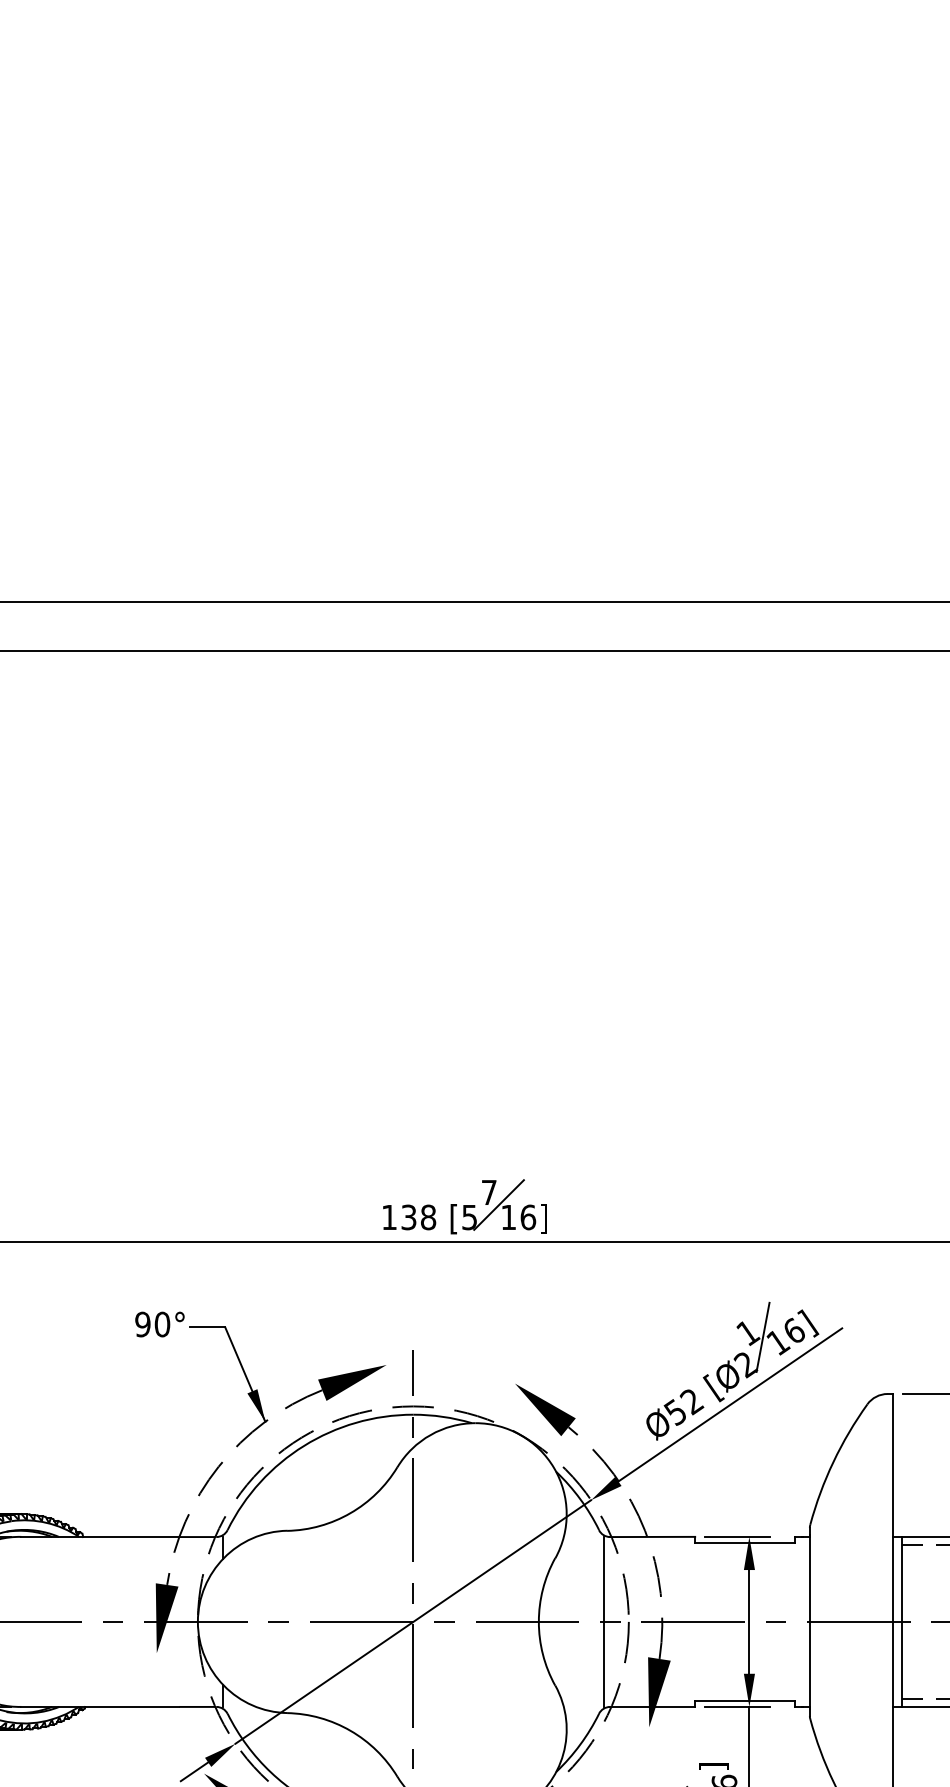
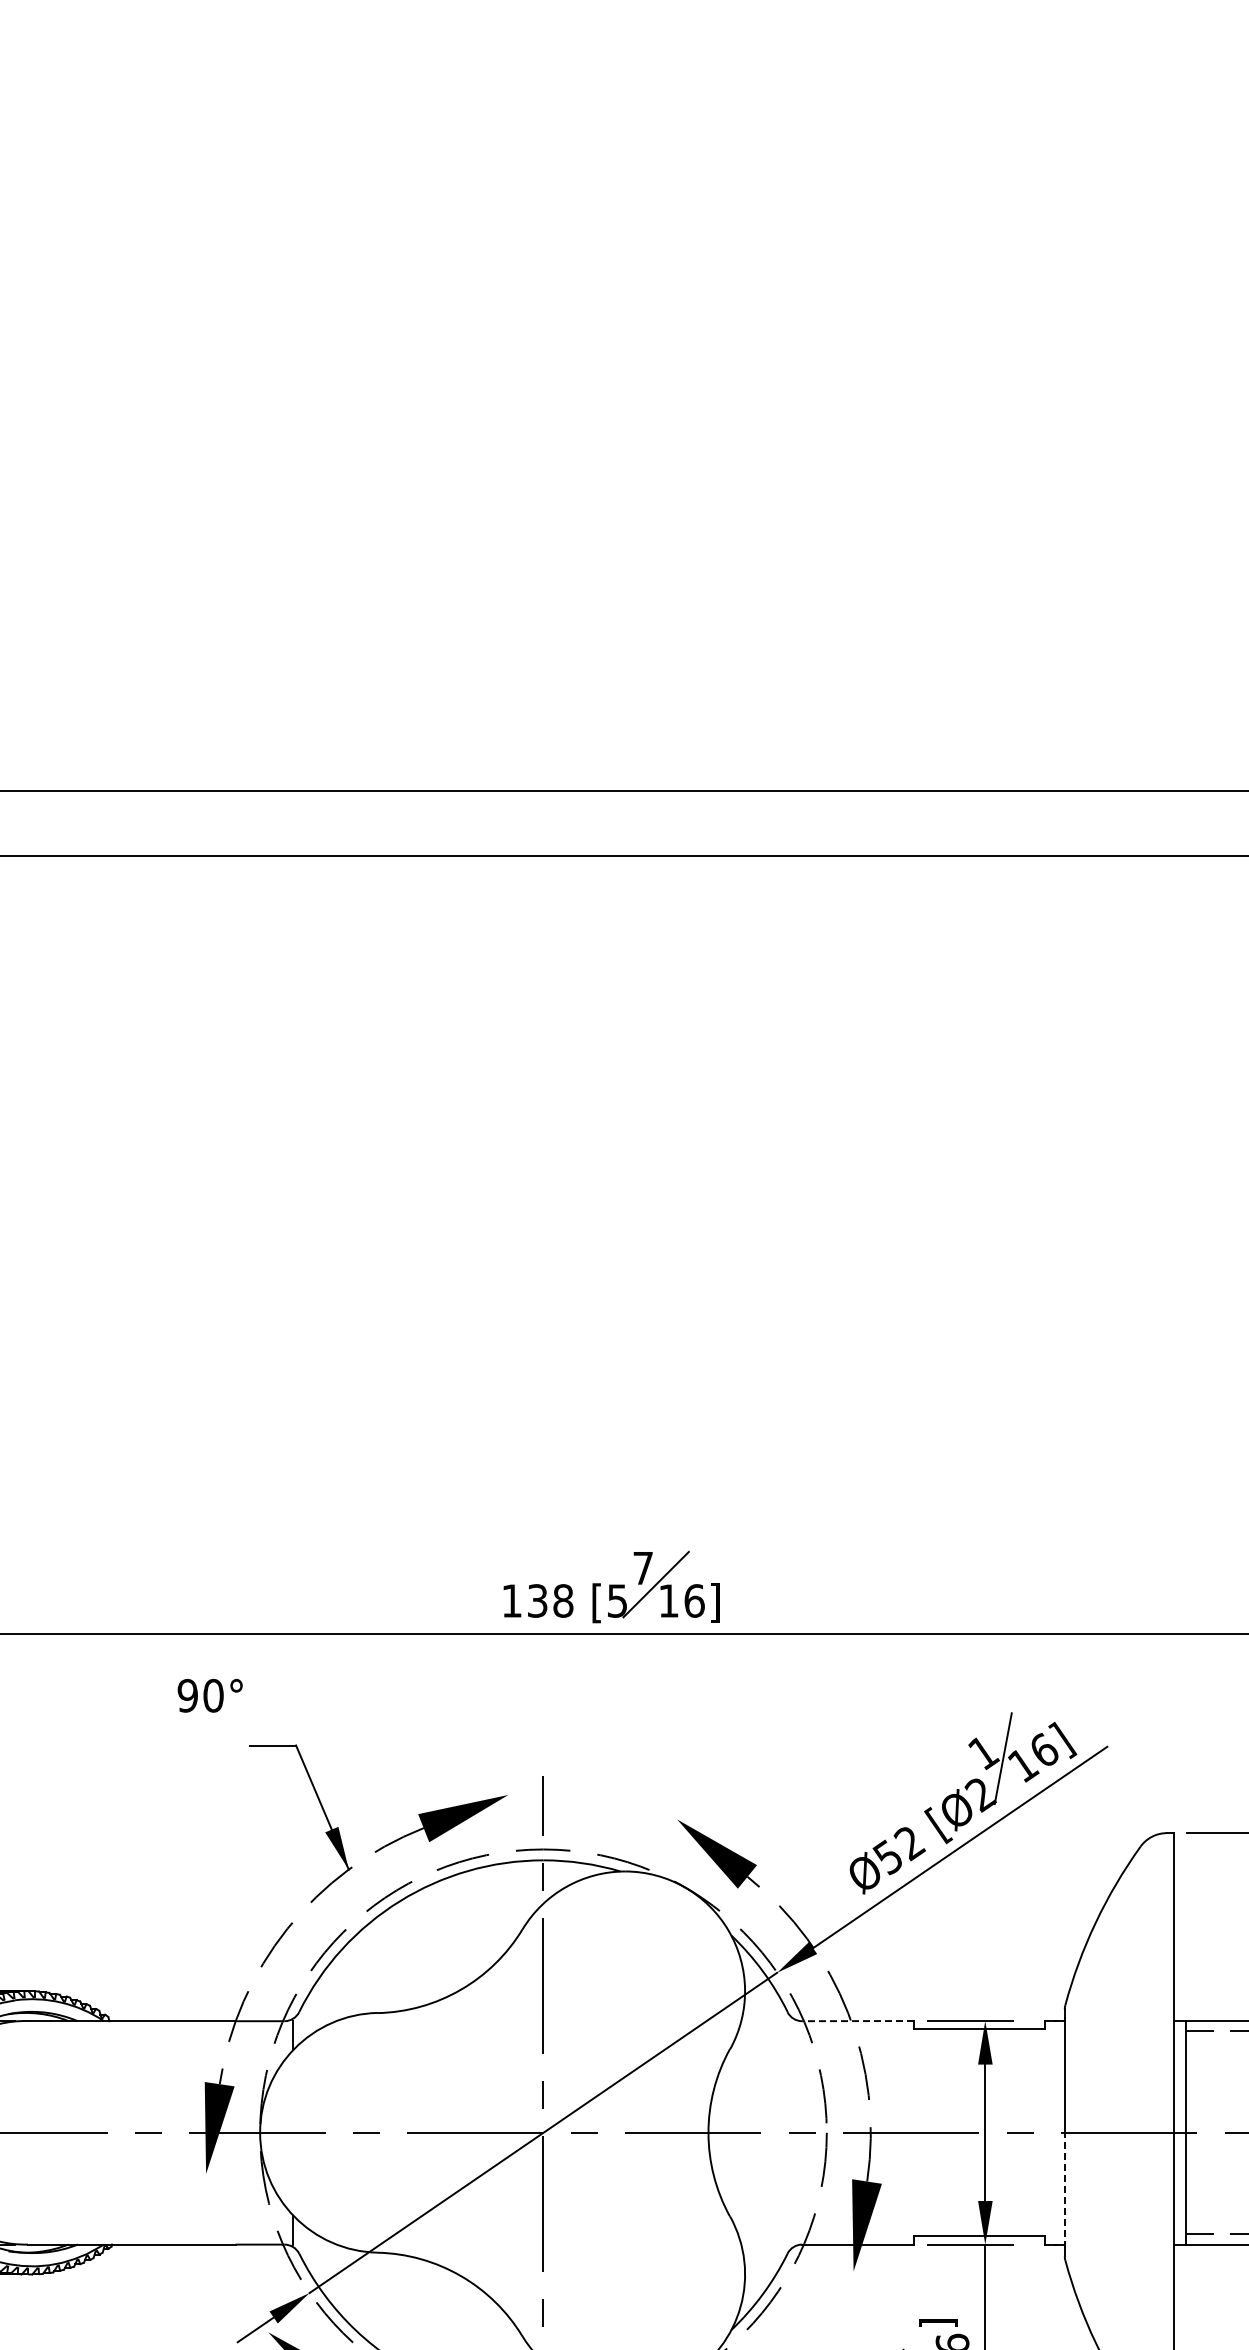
text: (159, 1324) -> (209, 1695), moved
line: (652, 1537) -> (858, 2021), solid -> dashed
line: (603, 1621) -> (793, 2132), removed
line: (809, 1665) -> (1064, 2190), solid -> dashed

